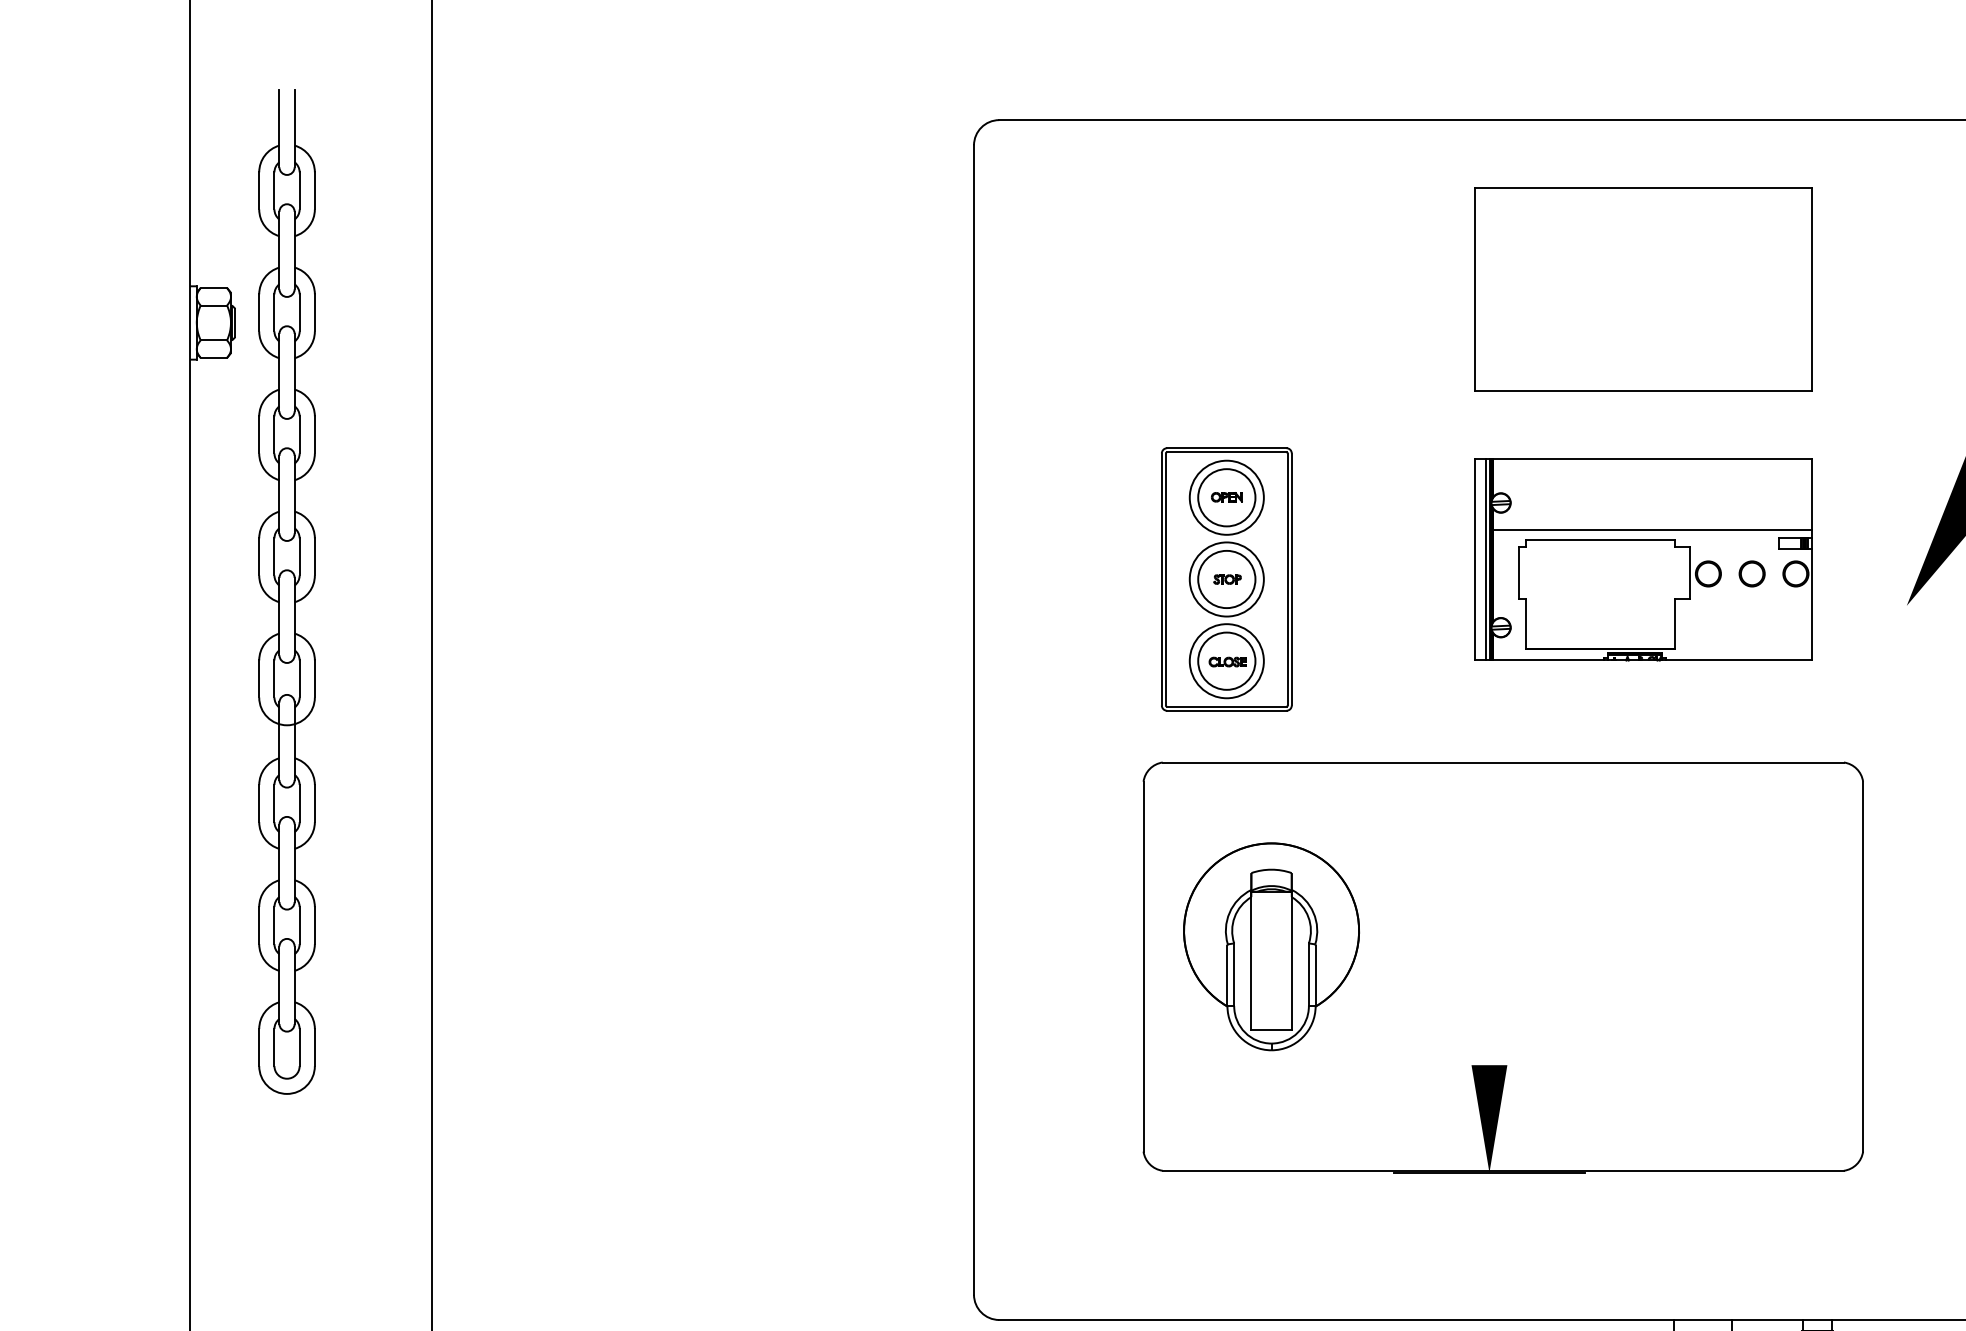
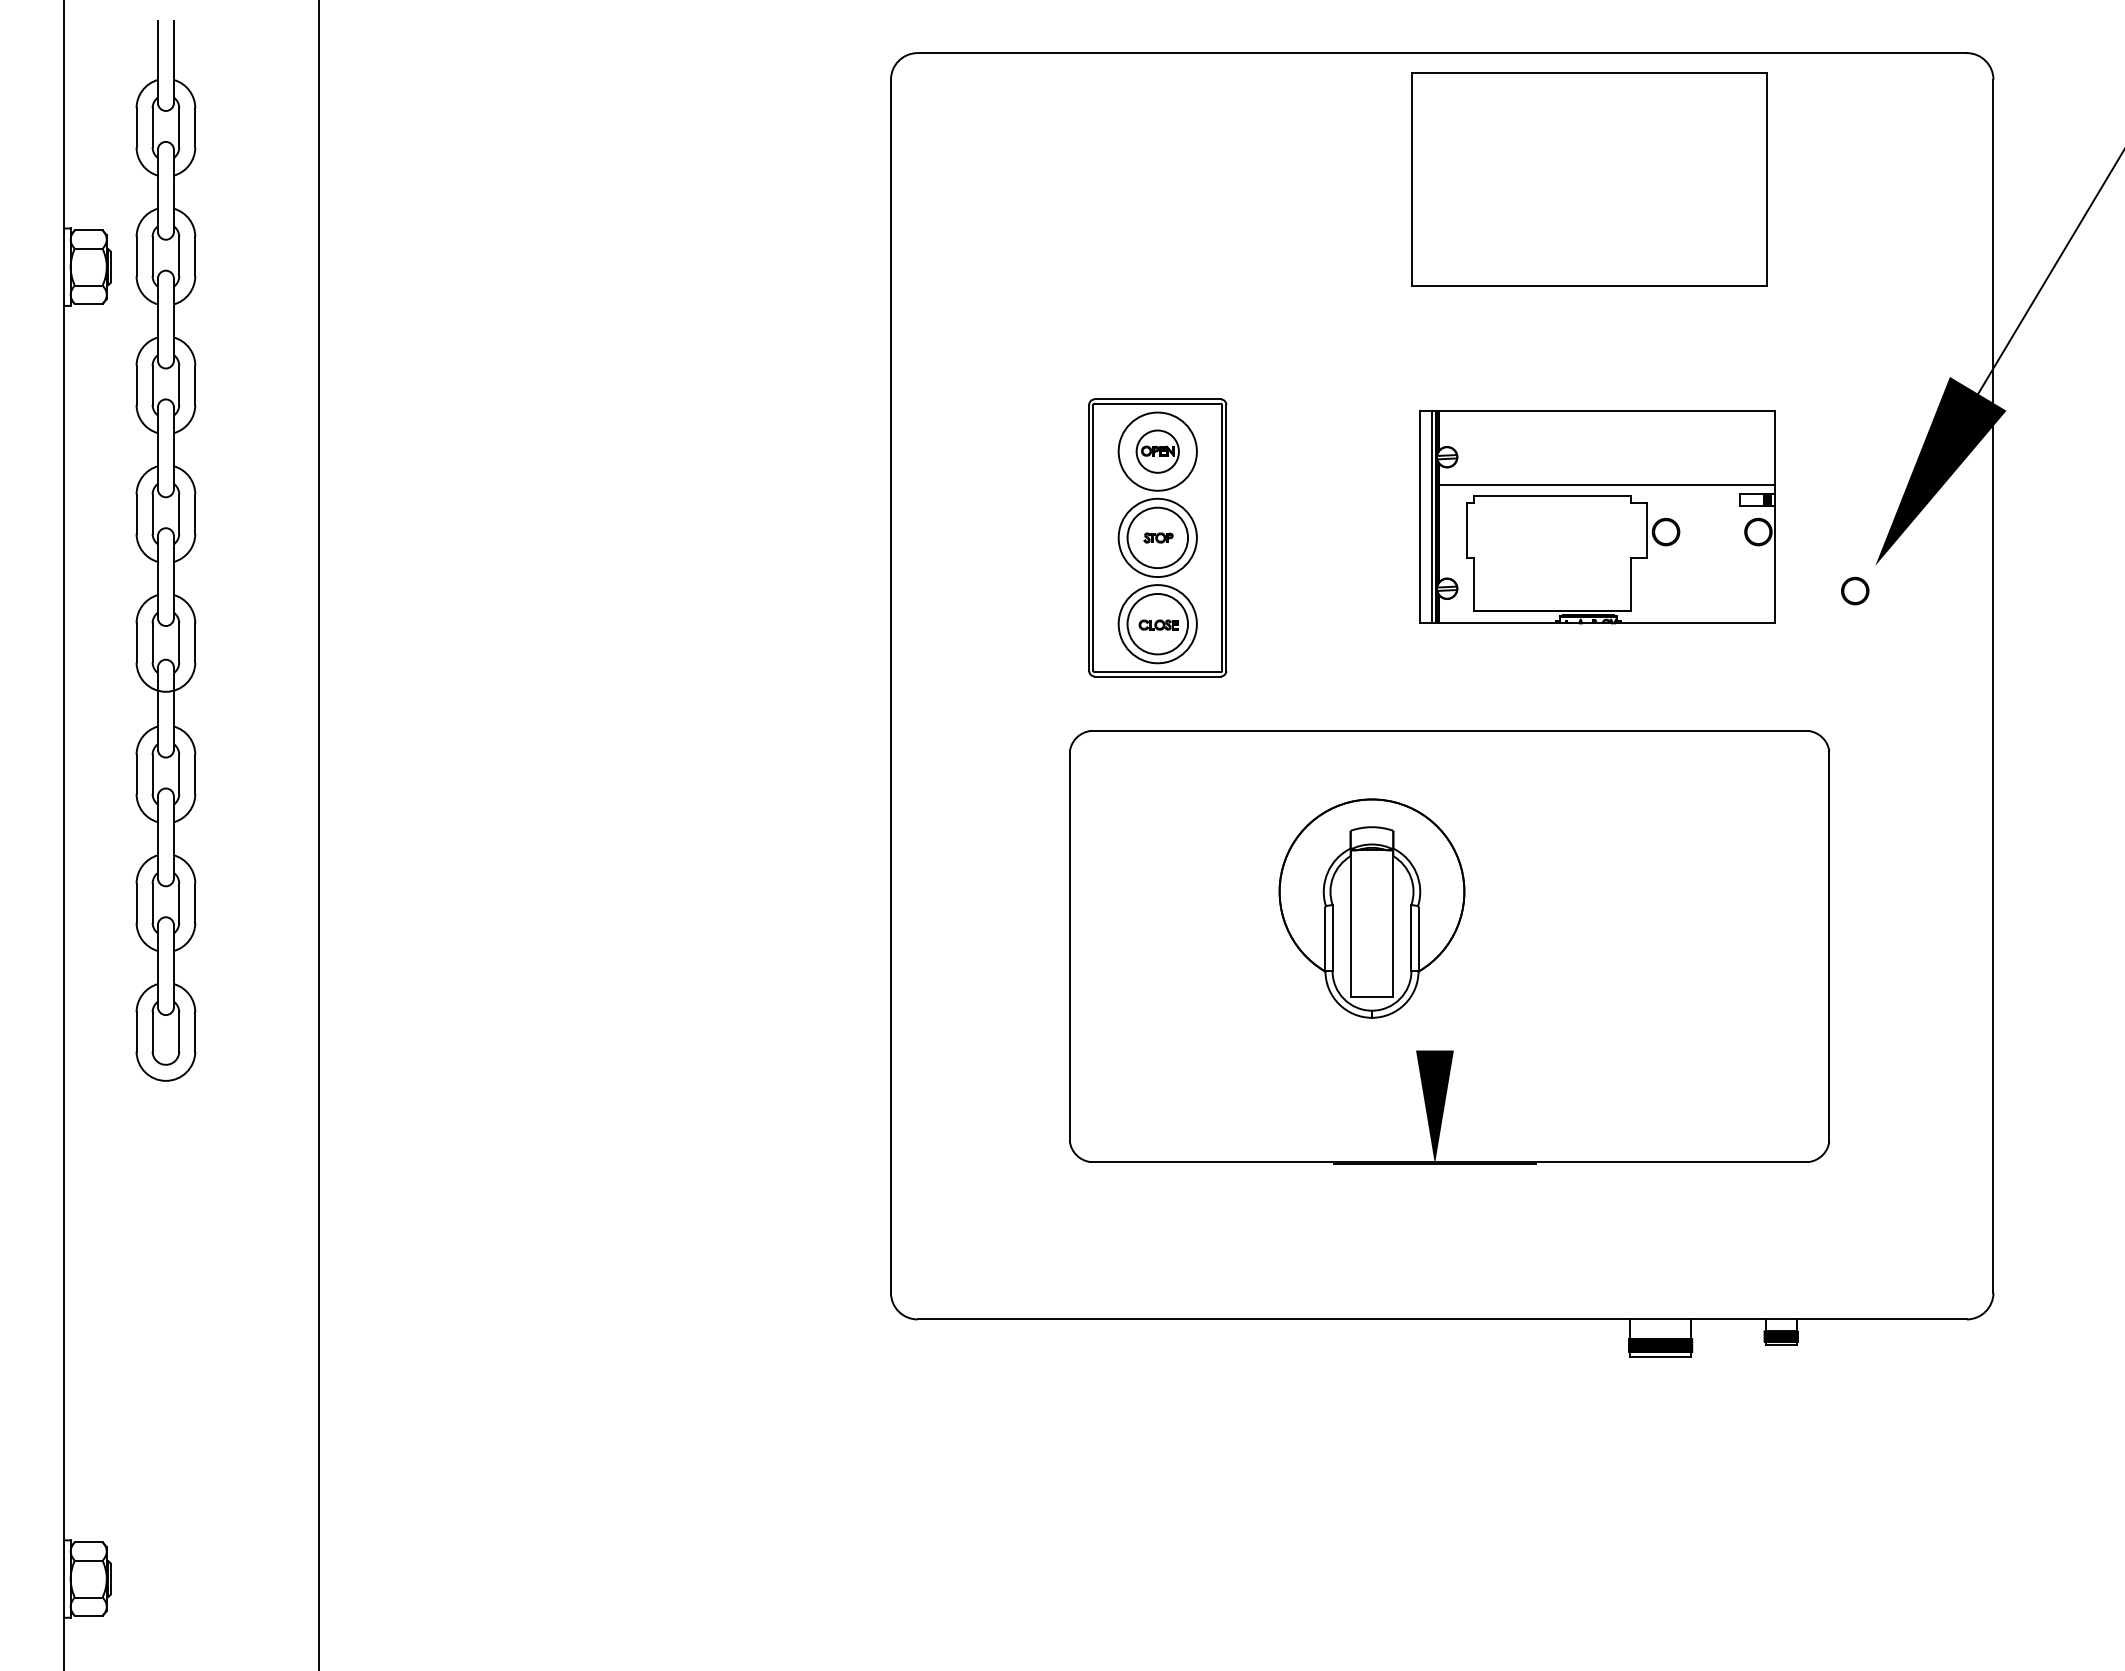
part: (1643, 289) -> (1589, 179), moved
circle: (1226, 497) -> (1157, 451), size x0.7
part: (1752, 573) -> (1855, 590), moved
part: (1271, 946) -> (1371, 908), moved

